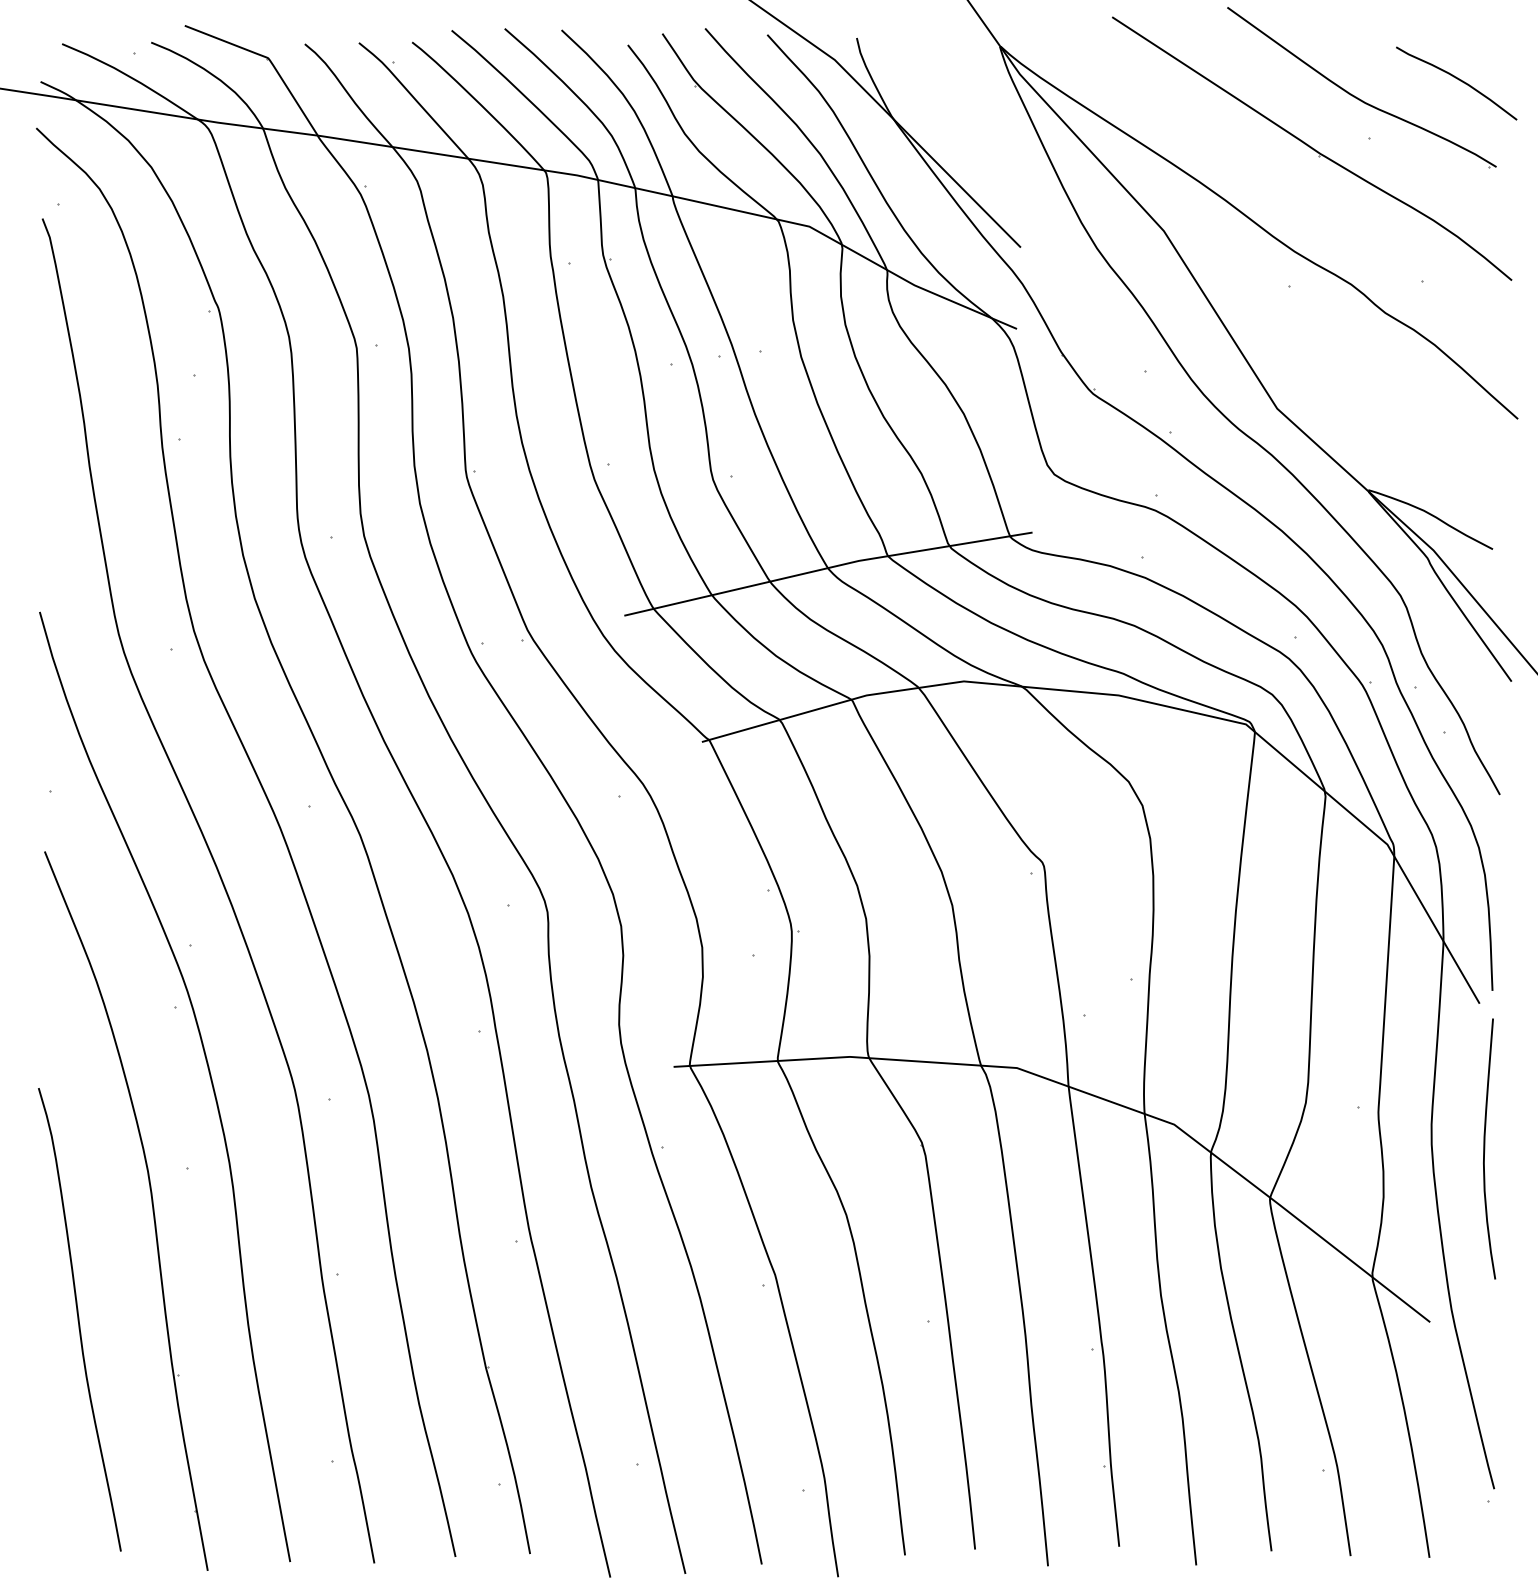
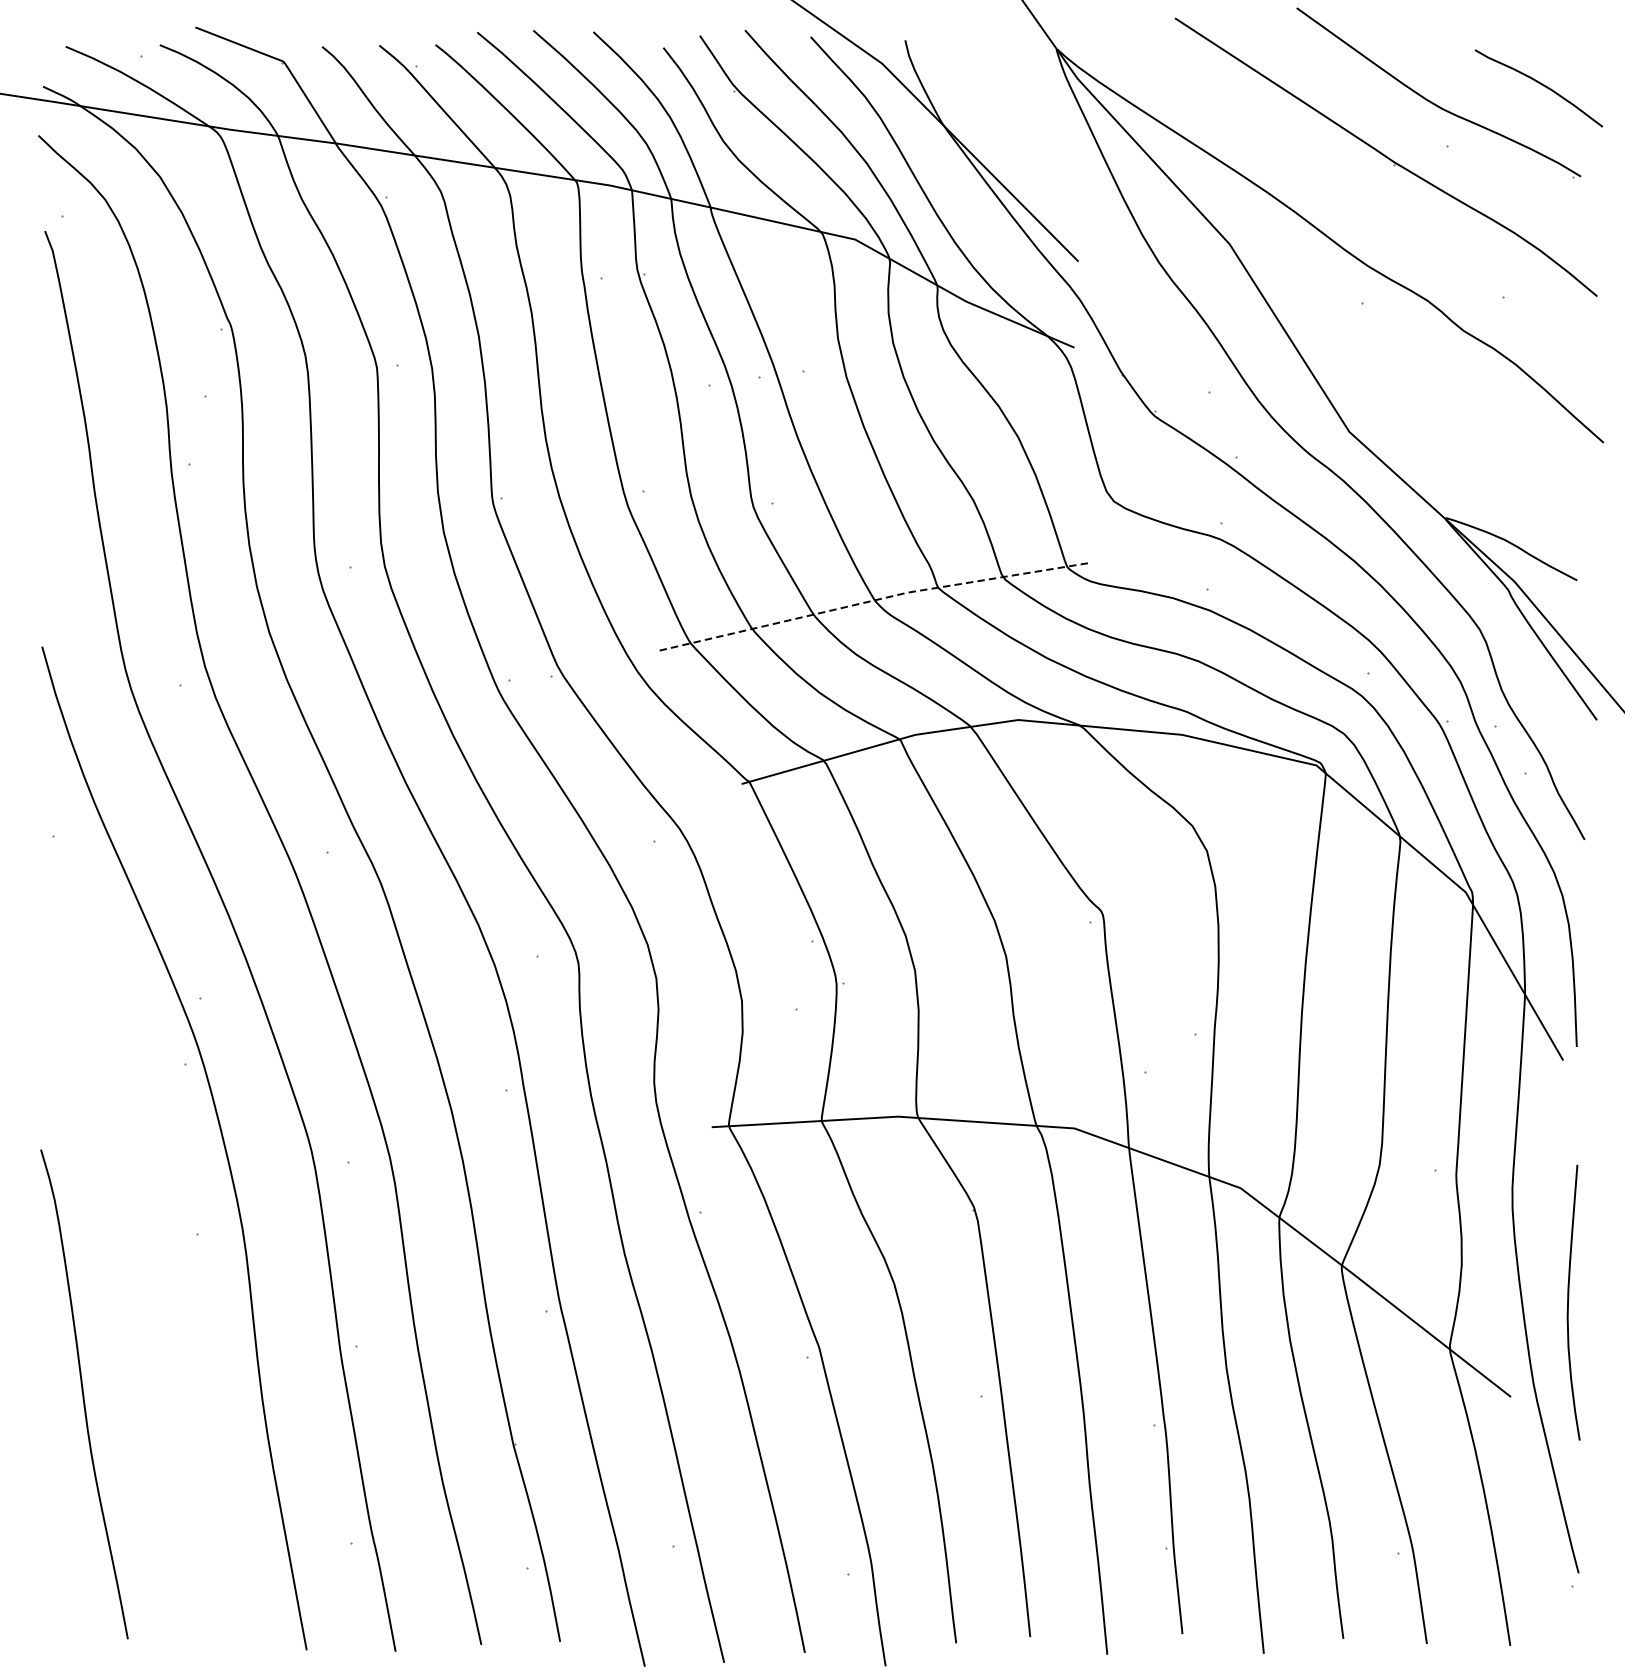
line: (827, 568) -> (874, 600), solid -> dashed
curve: (1485, 1148) -> (1569, 1302), moved
part: (151, 1204) -> (160, 1272), removed

